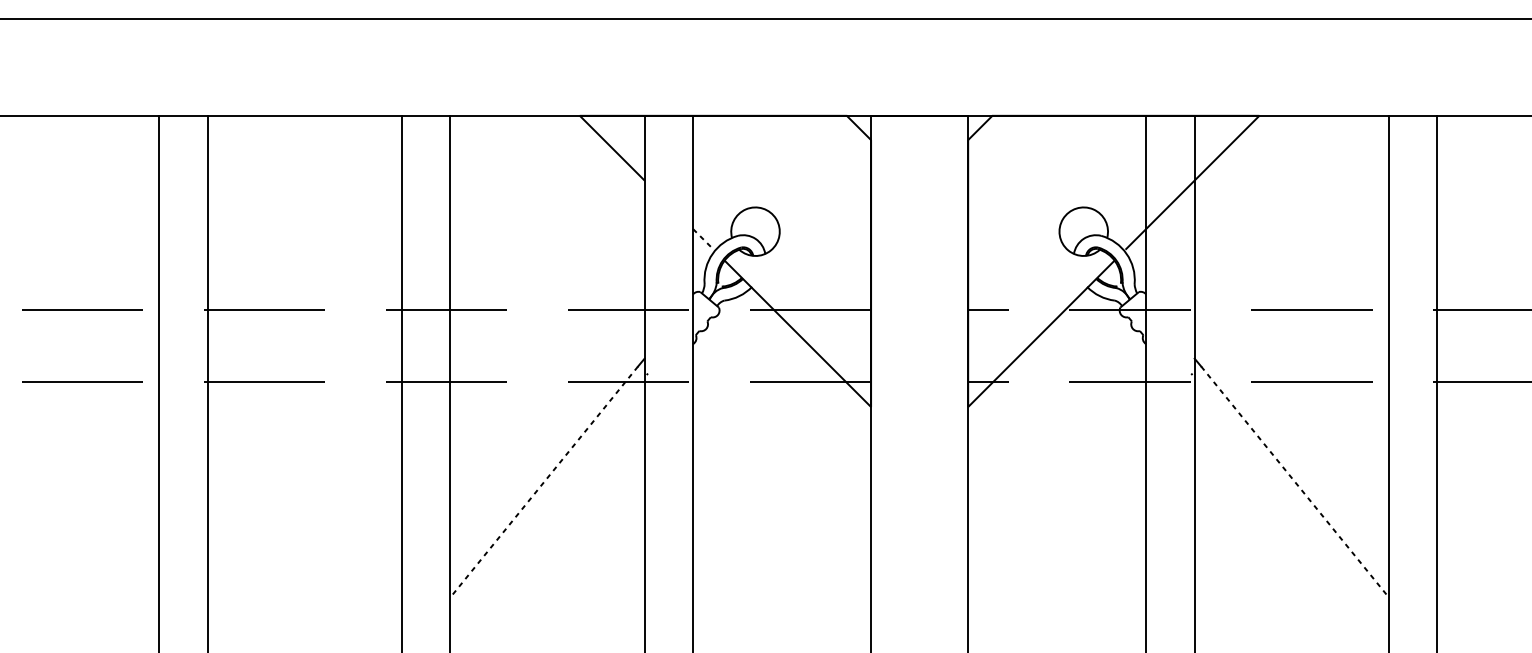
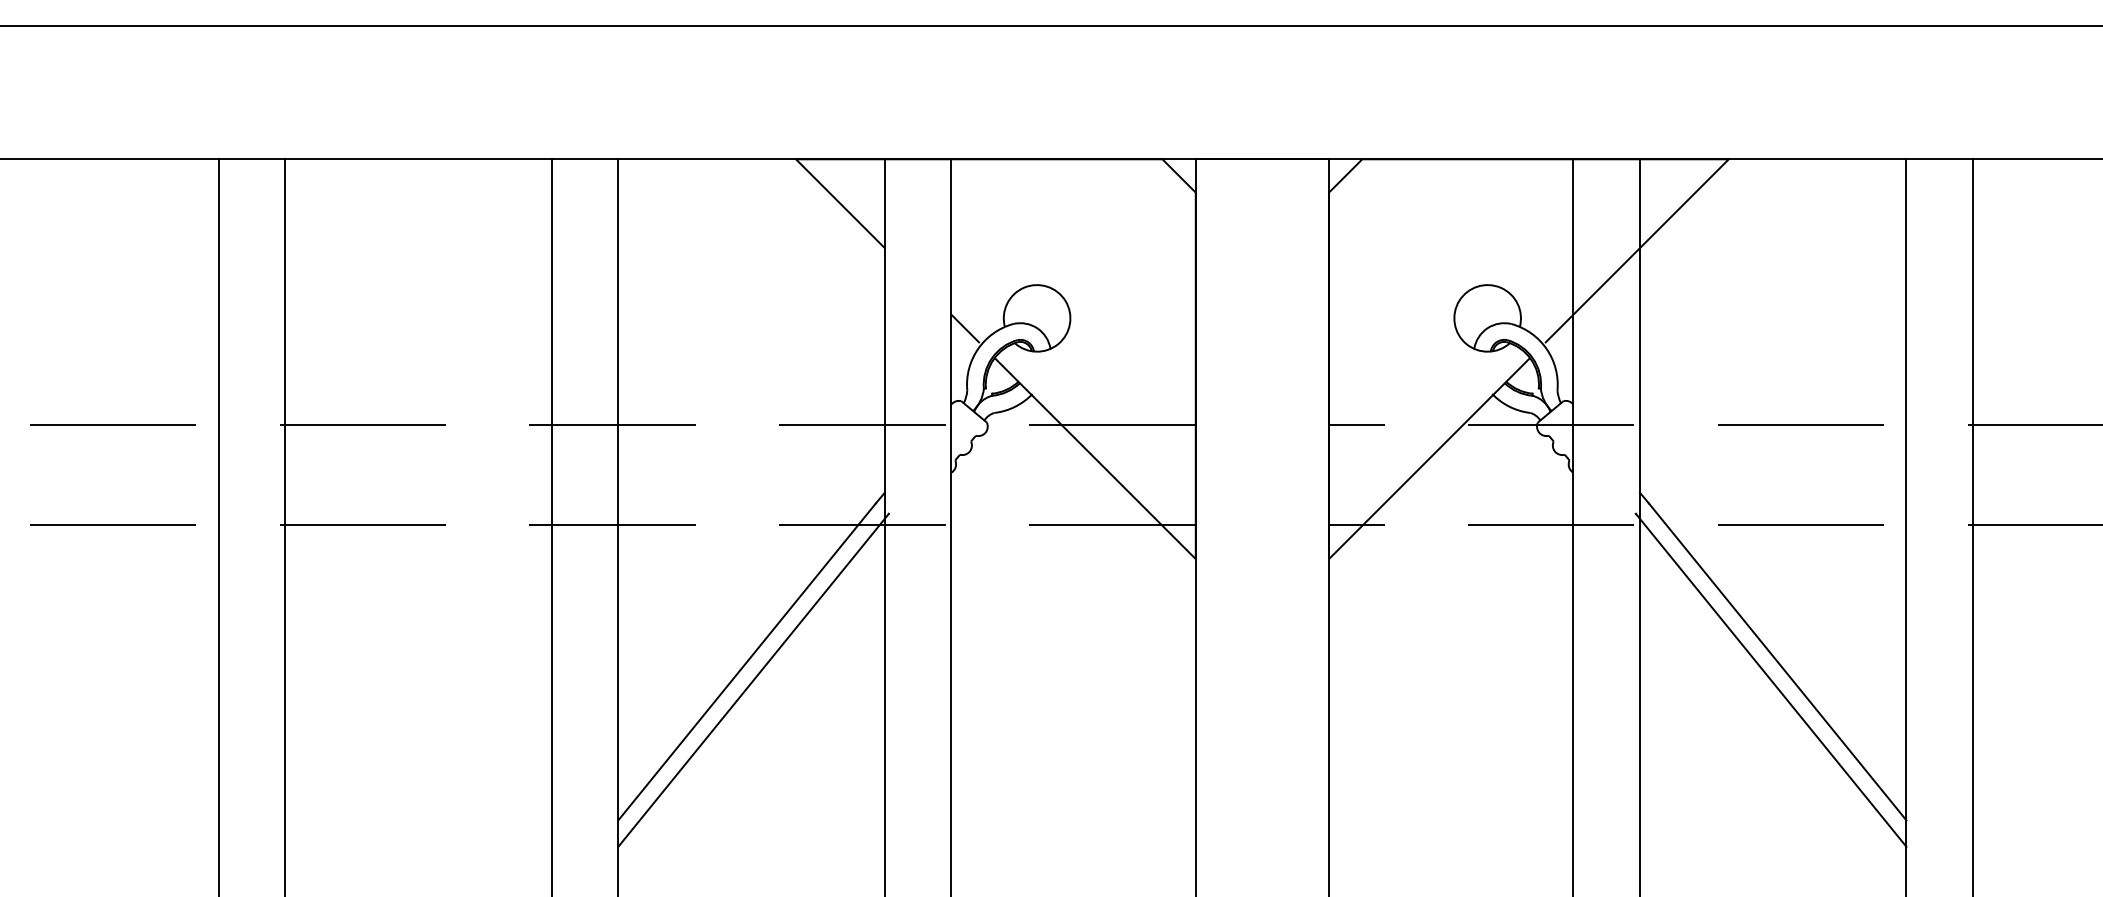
line: (703, 239) -> (965, 329), dashed -> solid
line: (543, 482) -> (746, 662), dashed -> solid
line: (1295, 482) -> (1778, 662), dashed -> solid
line: (548, 494) -> (753, 679), added
line: (1289, 494) -> (1770, 679), added

